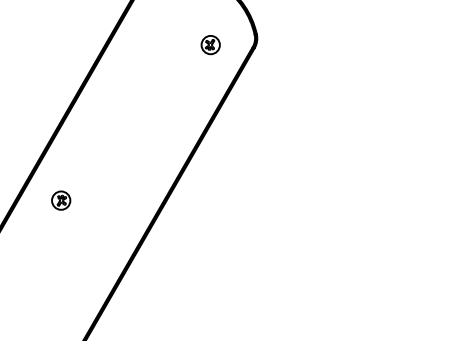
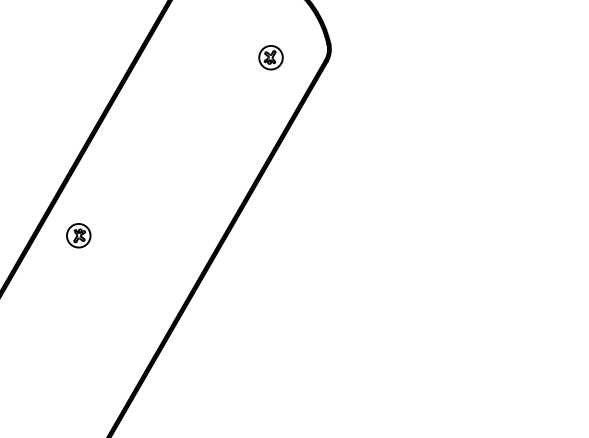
part: (60, 200) -> (78, 235), moved

